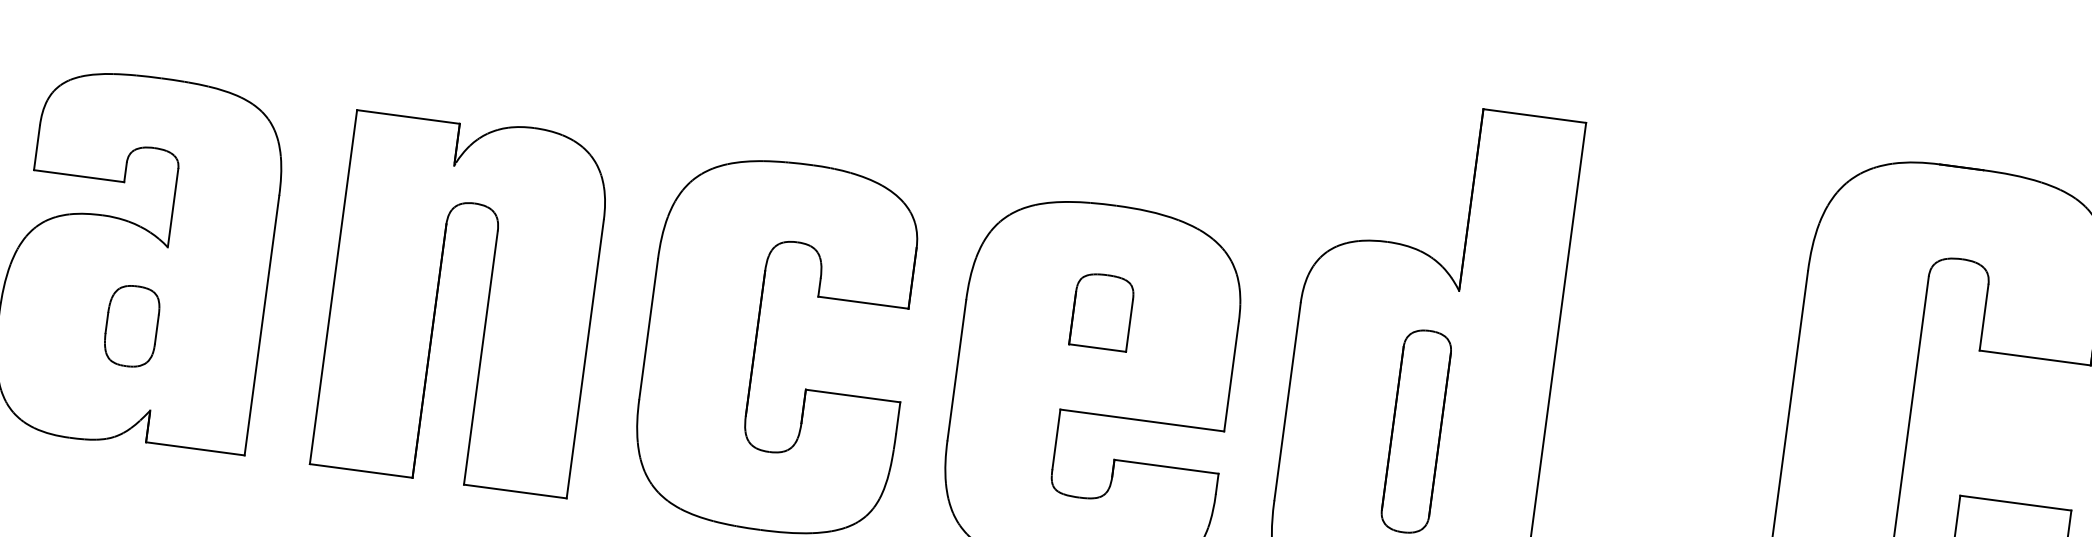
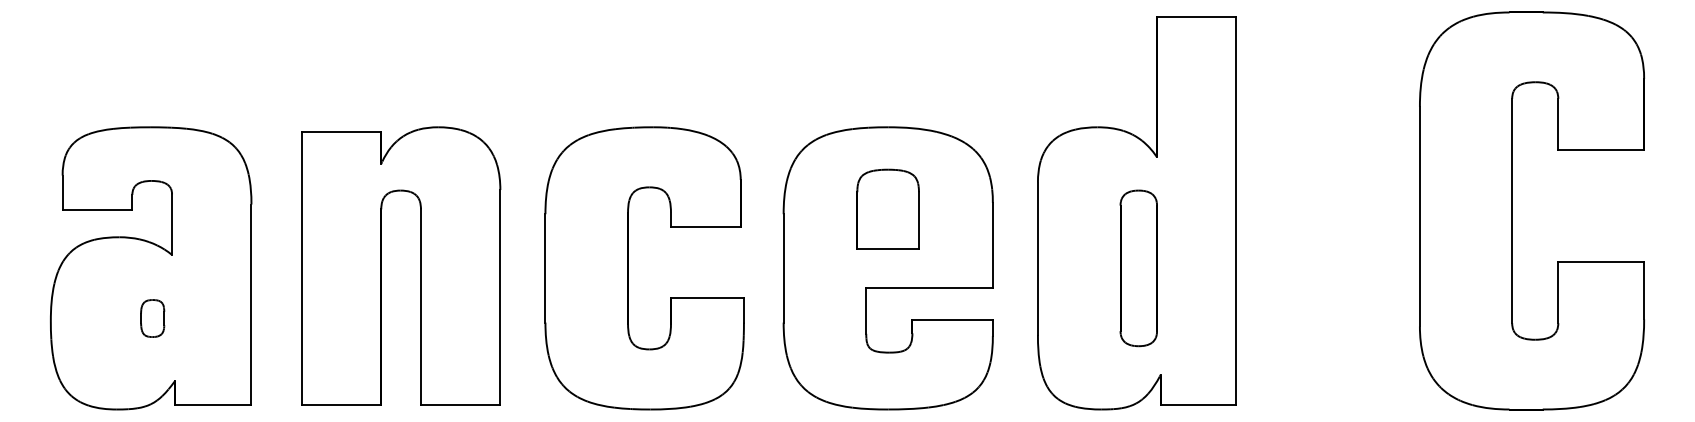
part: (1102, 310) -> (888, 208), size x1.4
part: (131, 326) -> (152, 318), size x0.6

